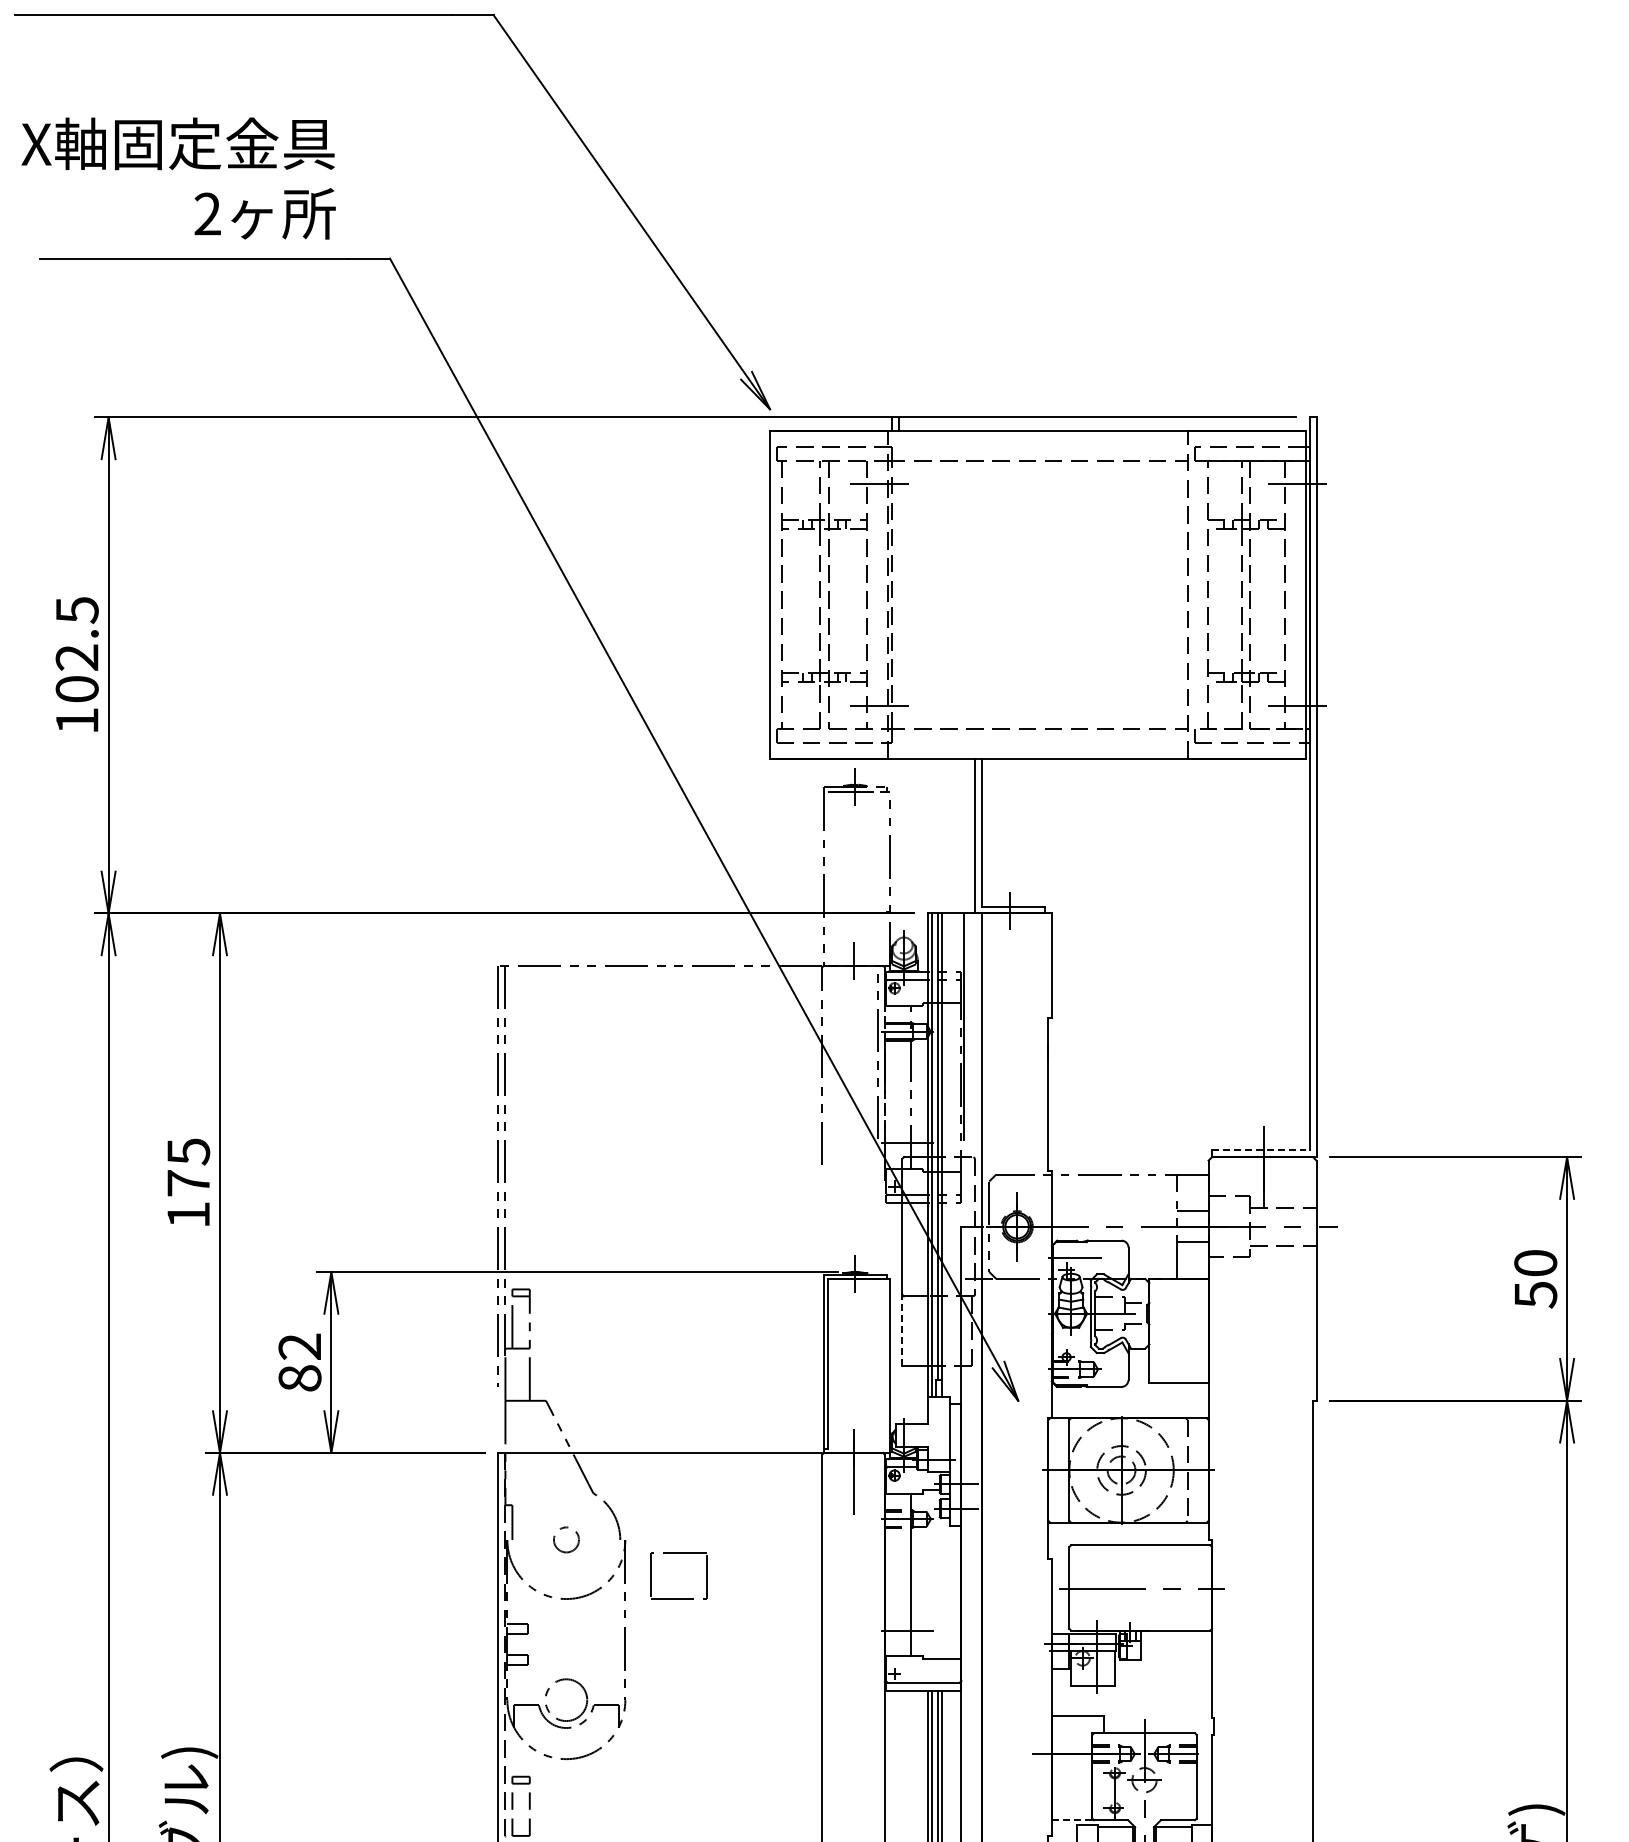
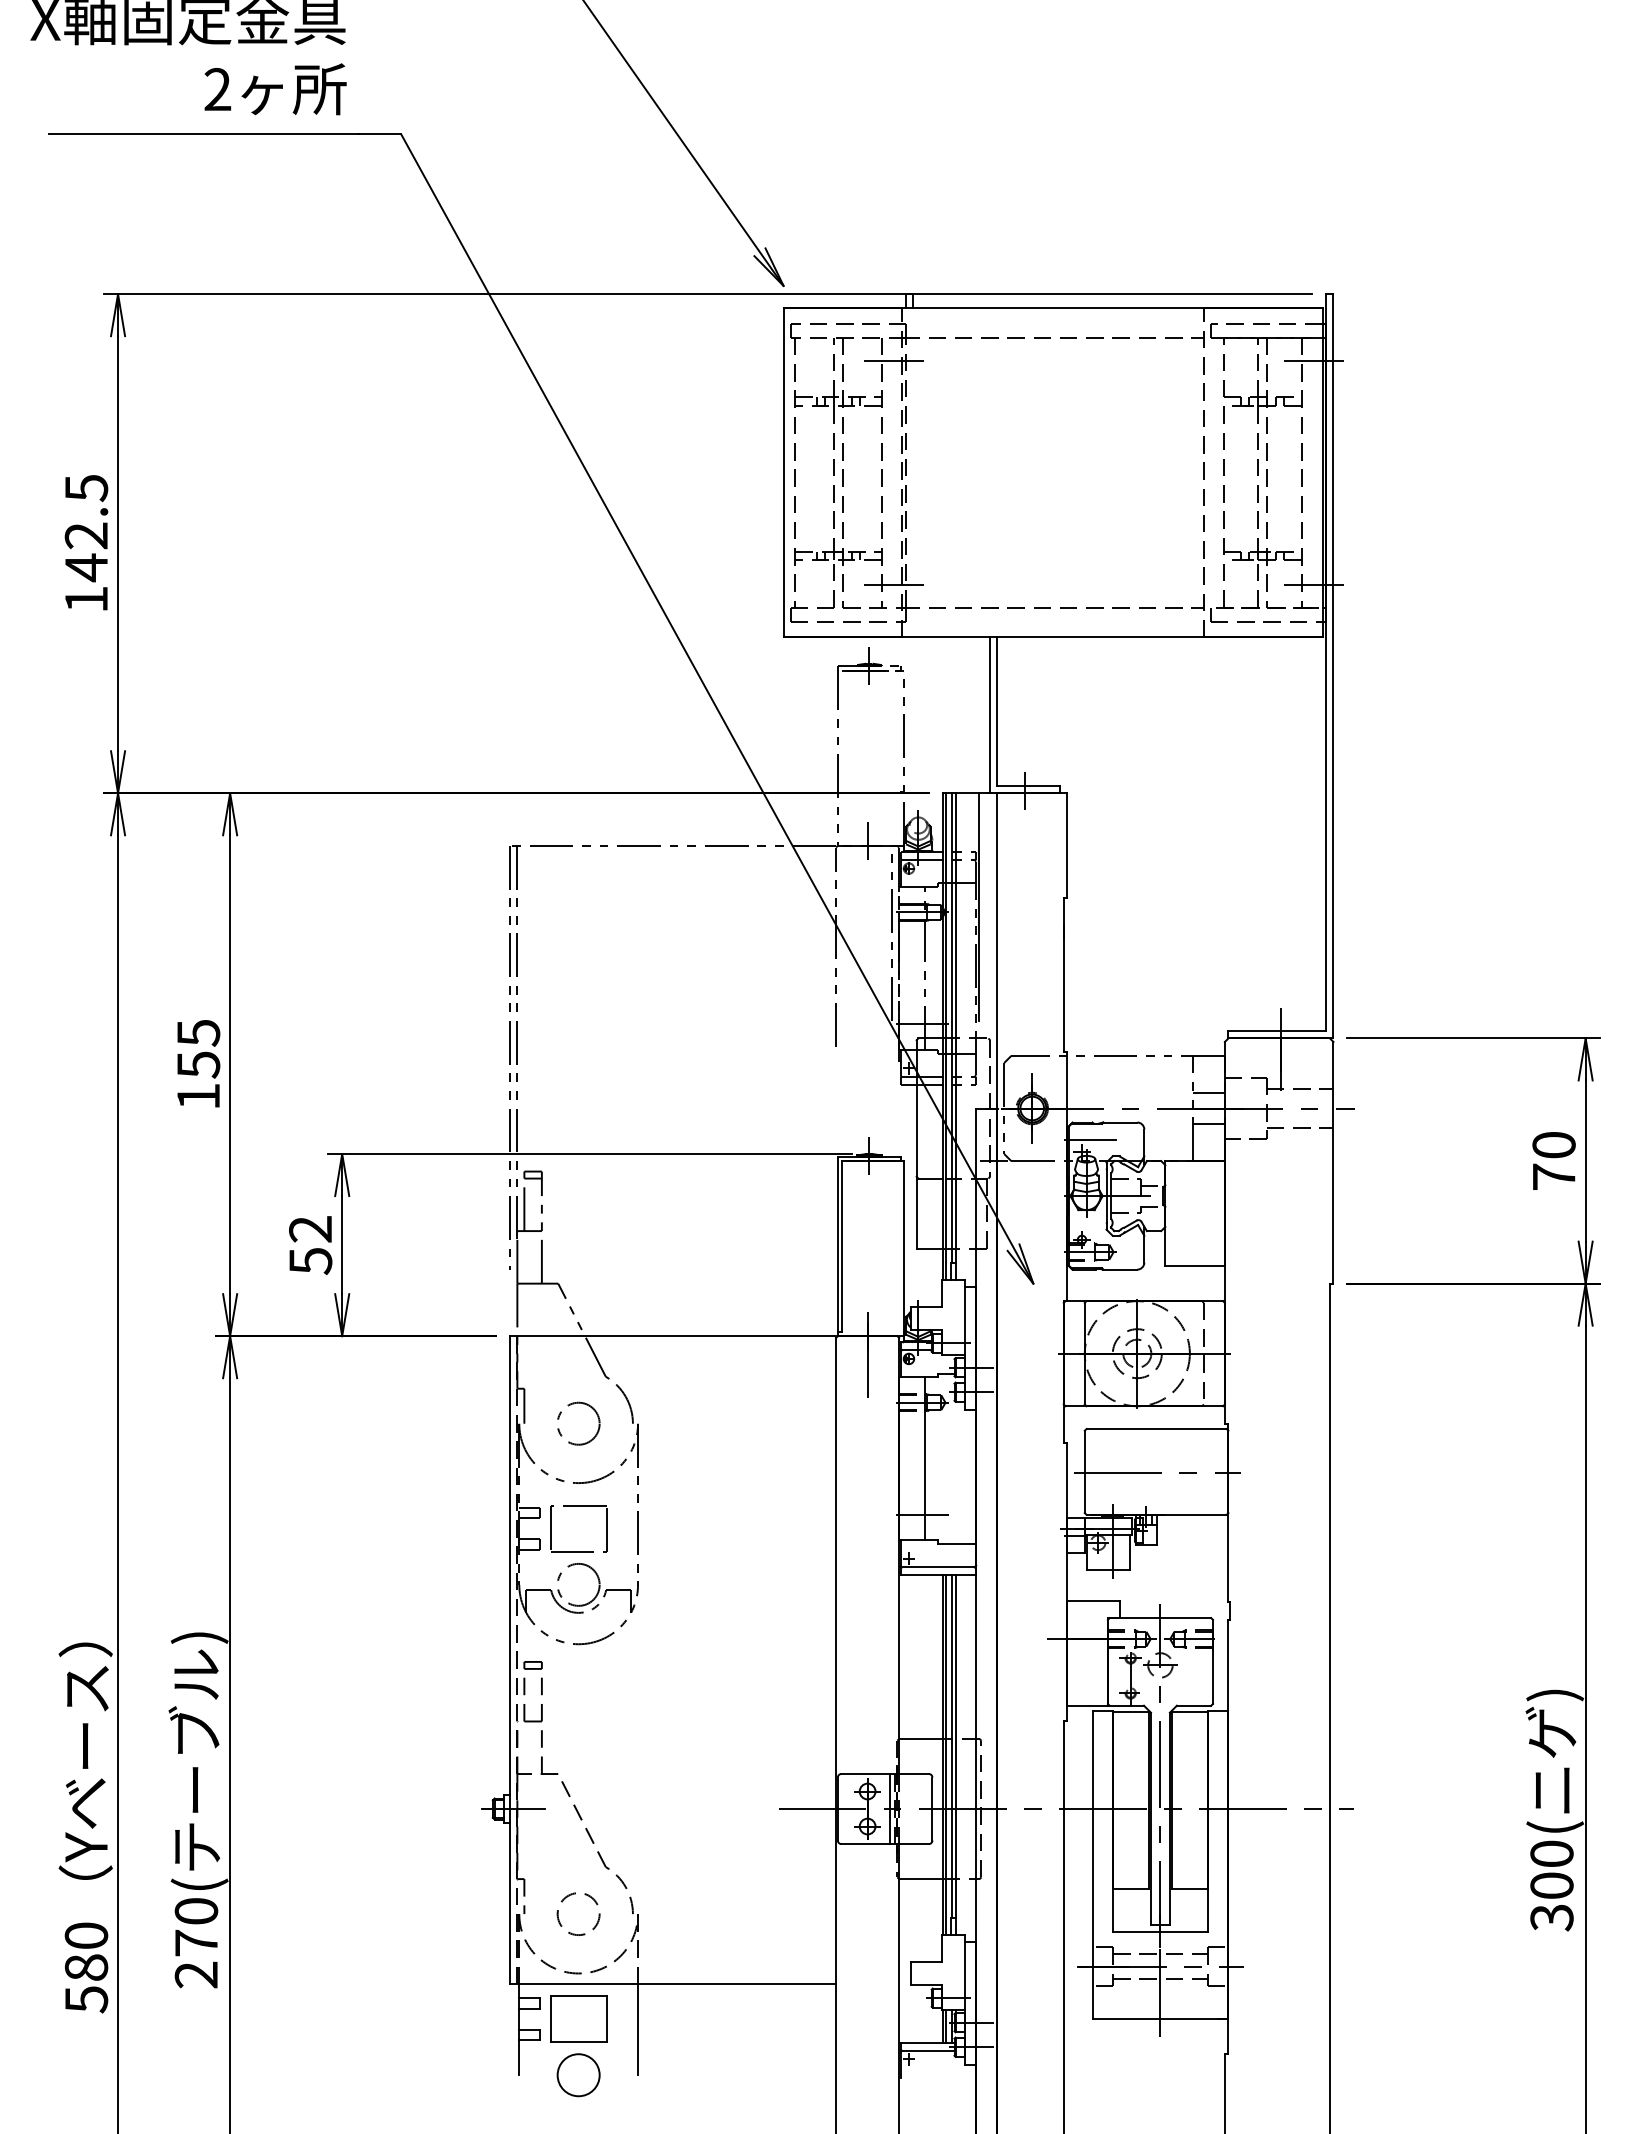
text: (77, 689) -> (86, 567), 102.5 -> 142.5
line: (1260, 1150) -> (1277, 1031), dashed -> solid
text: (188, 1183) -> (198, 1064), 175 -> 155
text: (1536, 1295) -> (1554, 1177), 50 -> 70
line: (902, 1331) -> (916, 1213), dashed -> solid
text: (299, 1378) -> (310, 1261), 82 -> 52
circle: (566, 1539) -> (578, 1423), size x1.67
part: (678, 1553) -> (578, 1506), moved
line: (1073, 1820) -> (1088, 1705), dashed -> solid

